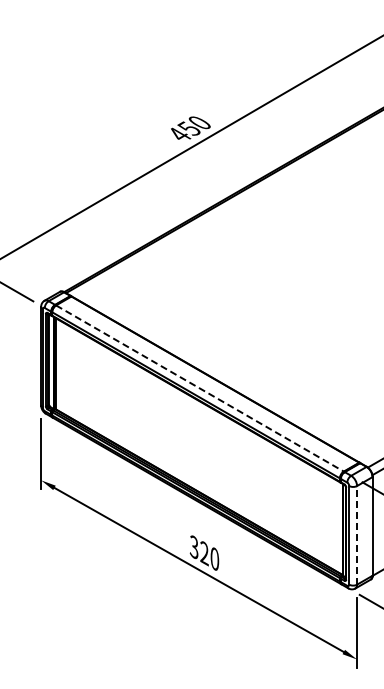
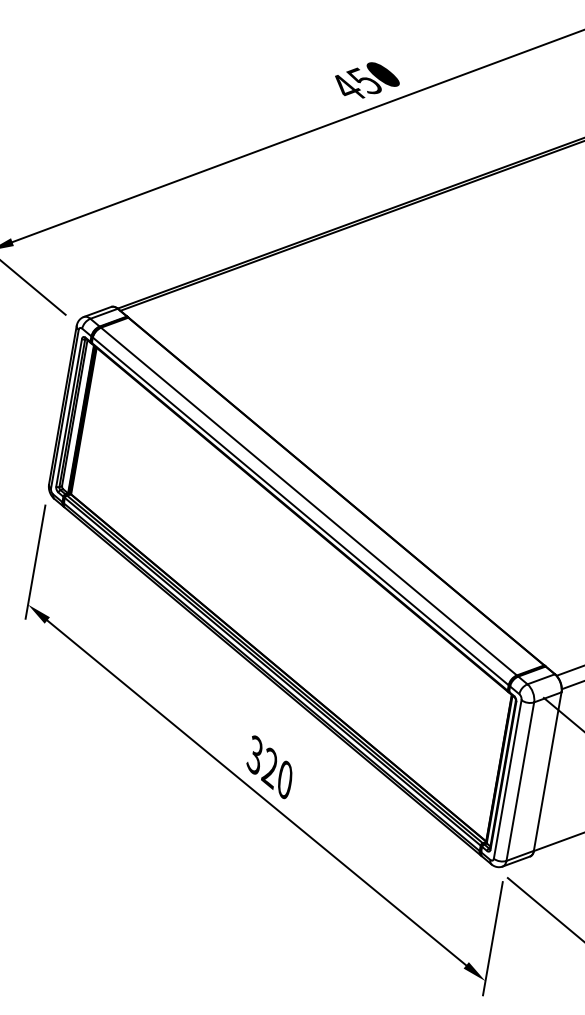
line: (200, 388) -> (309, 501), dashed -> solid
line: (357, 534) -> (521, 780), dashed -> solid

